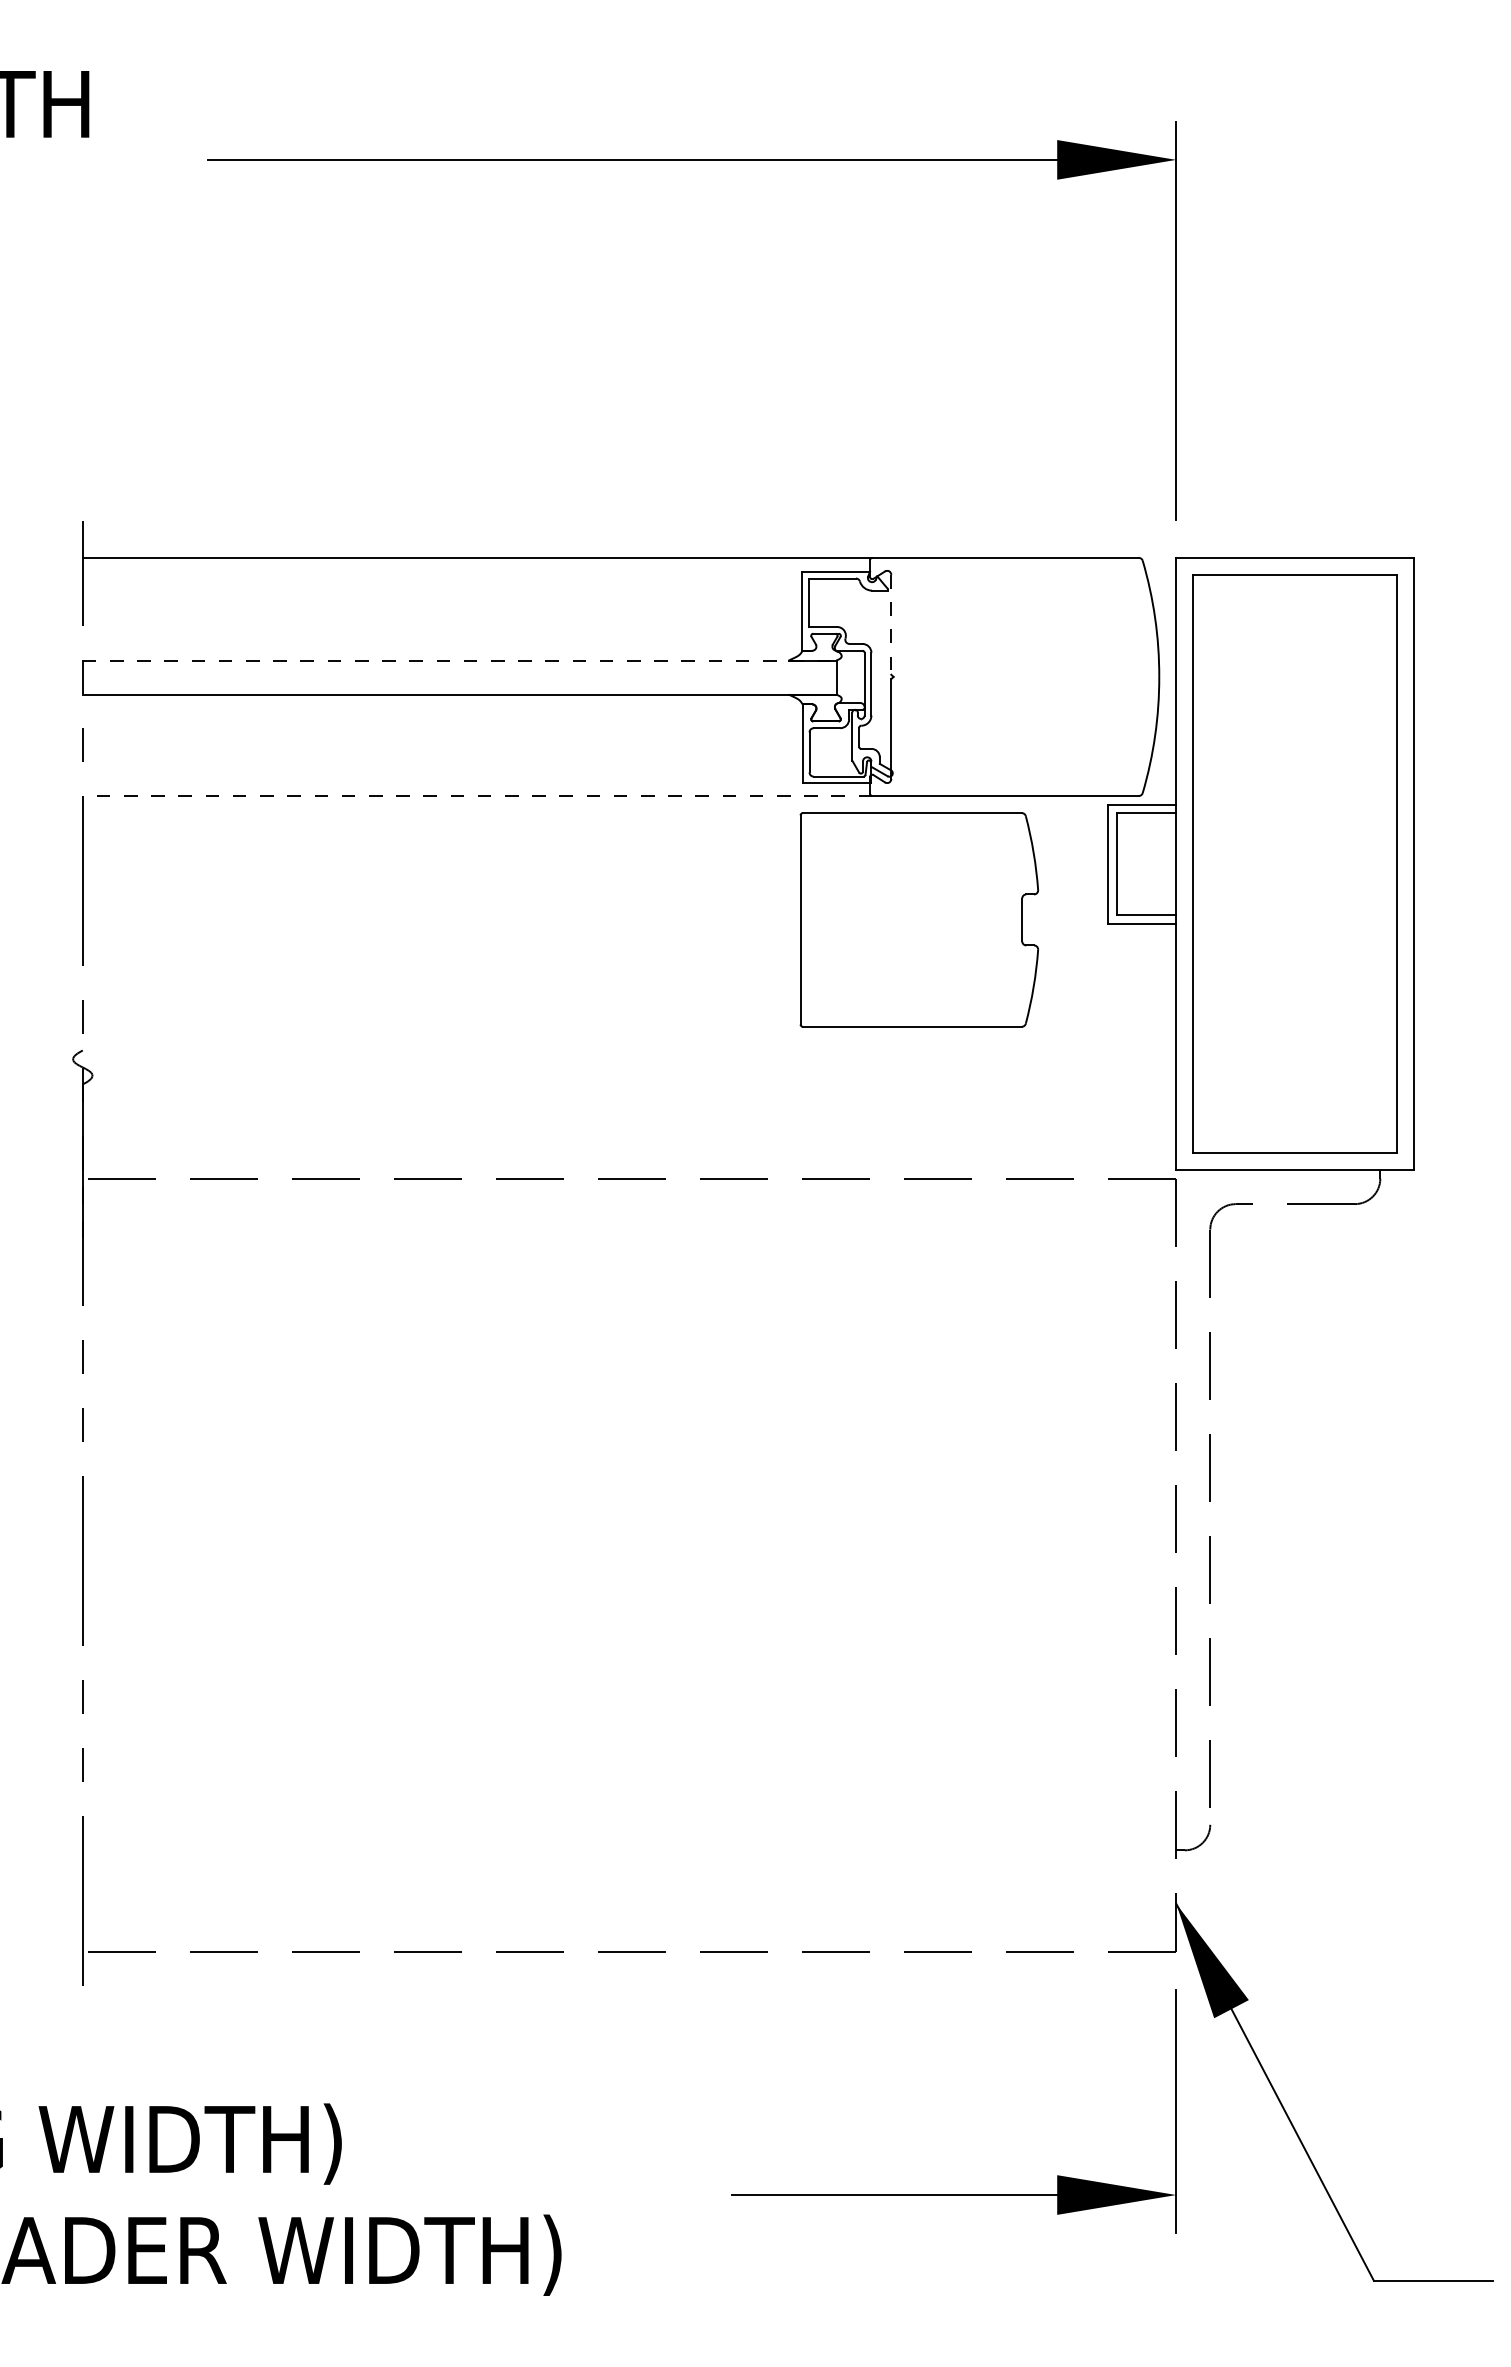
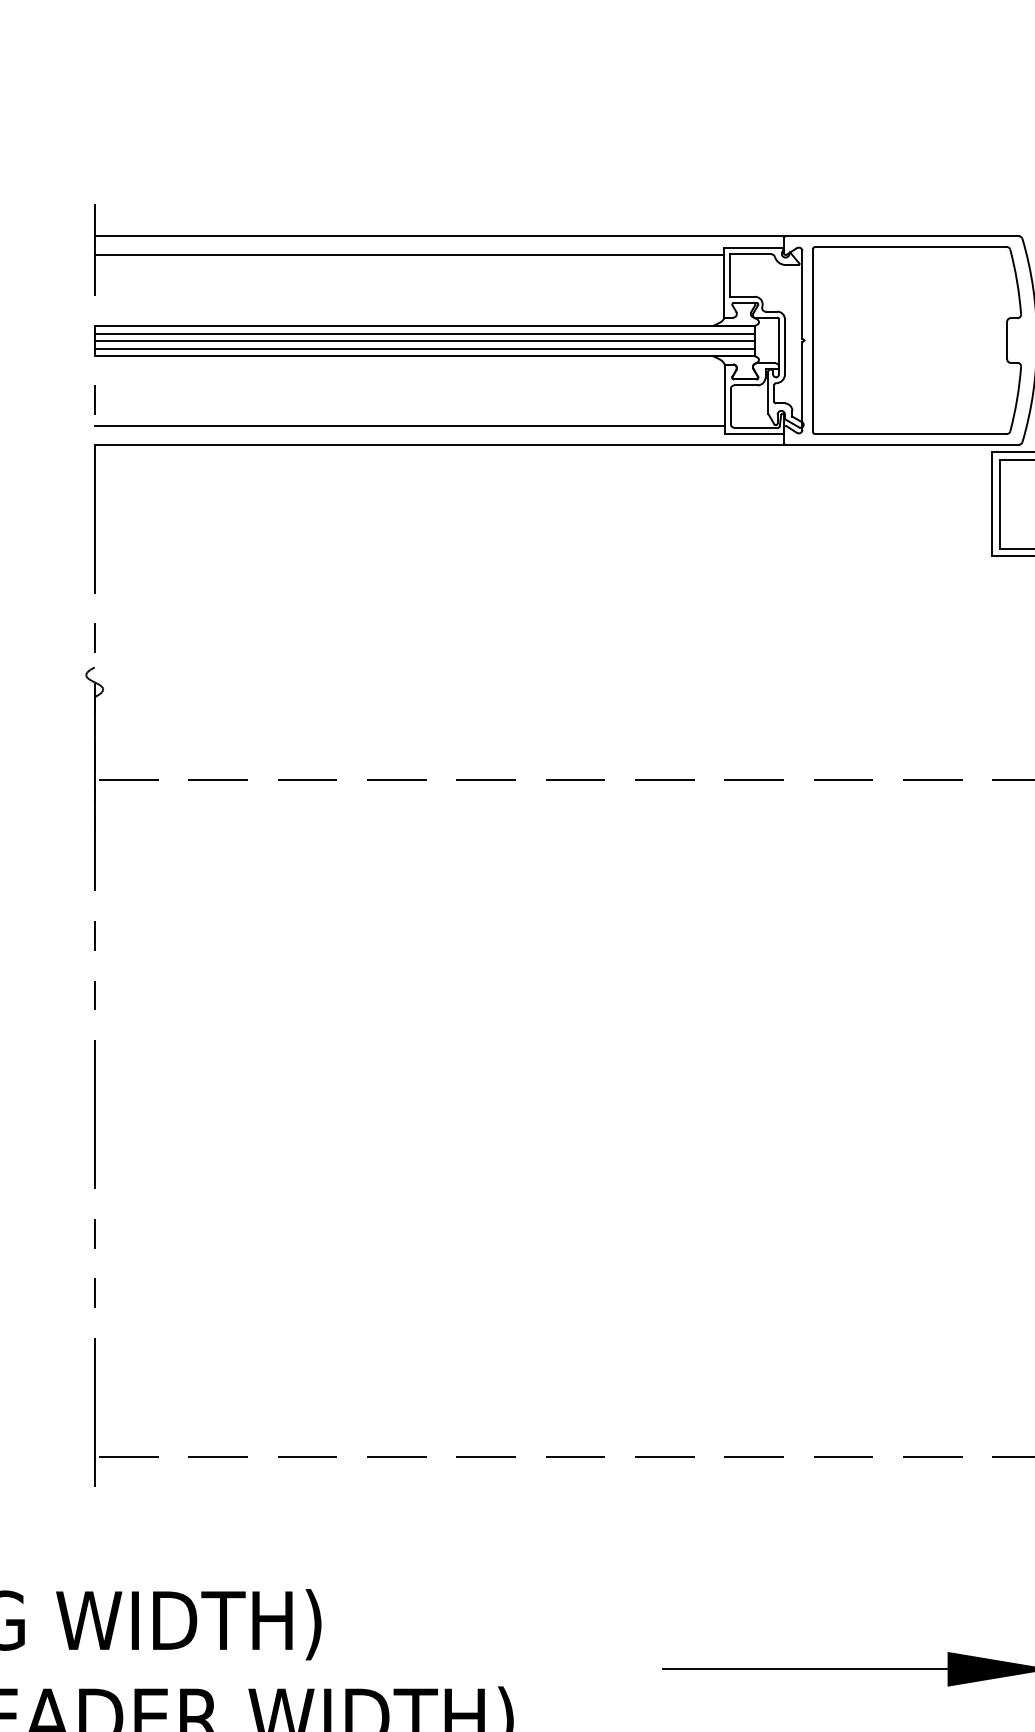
line: (442, 578) -> (409, 254), added
line: (891, 624) -> (802, 294), dashed -> solid
line: (459, 660) -> (424, 326), dashed -> solid
line: (459, 669) -> (424, 334), added
line: (459, 677) -> (424, 341), added
line: (459, 686) -> (424, 348), added
line: (442, 774) -> (409, 425), added
line: (477, 796) -> (440, 445), dashed -> solid
part: (918, 919) -> (916, 340), moved

